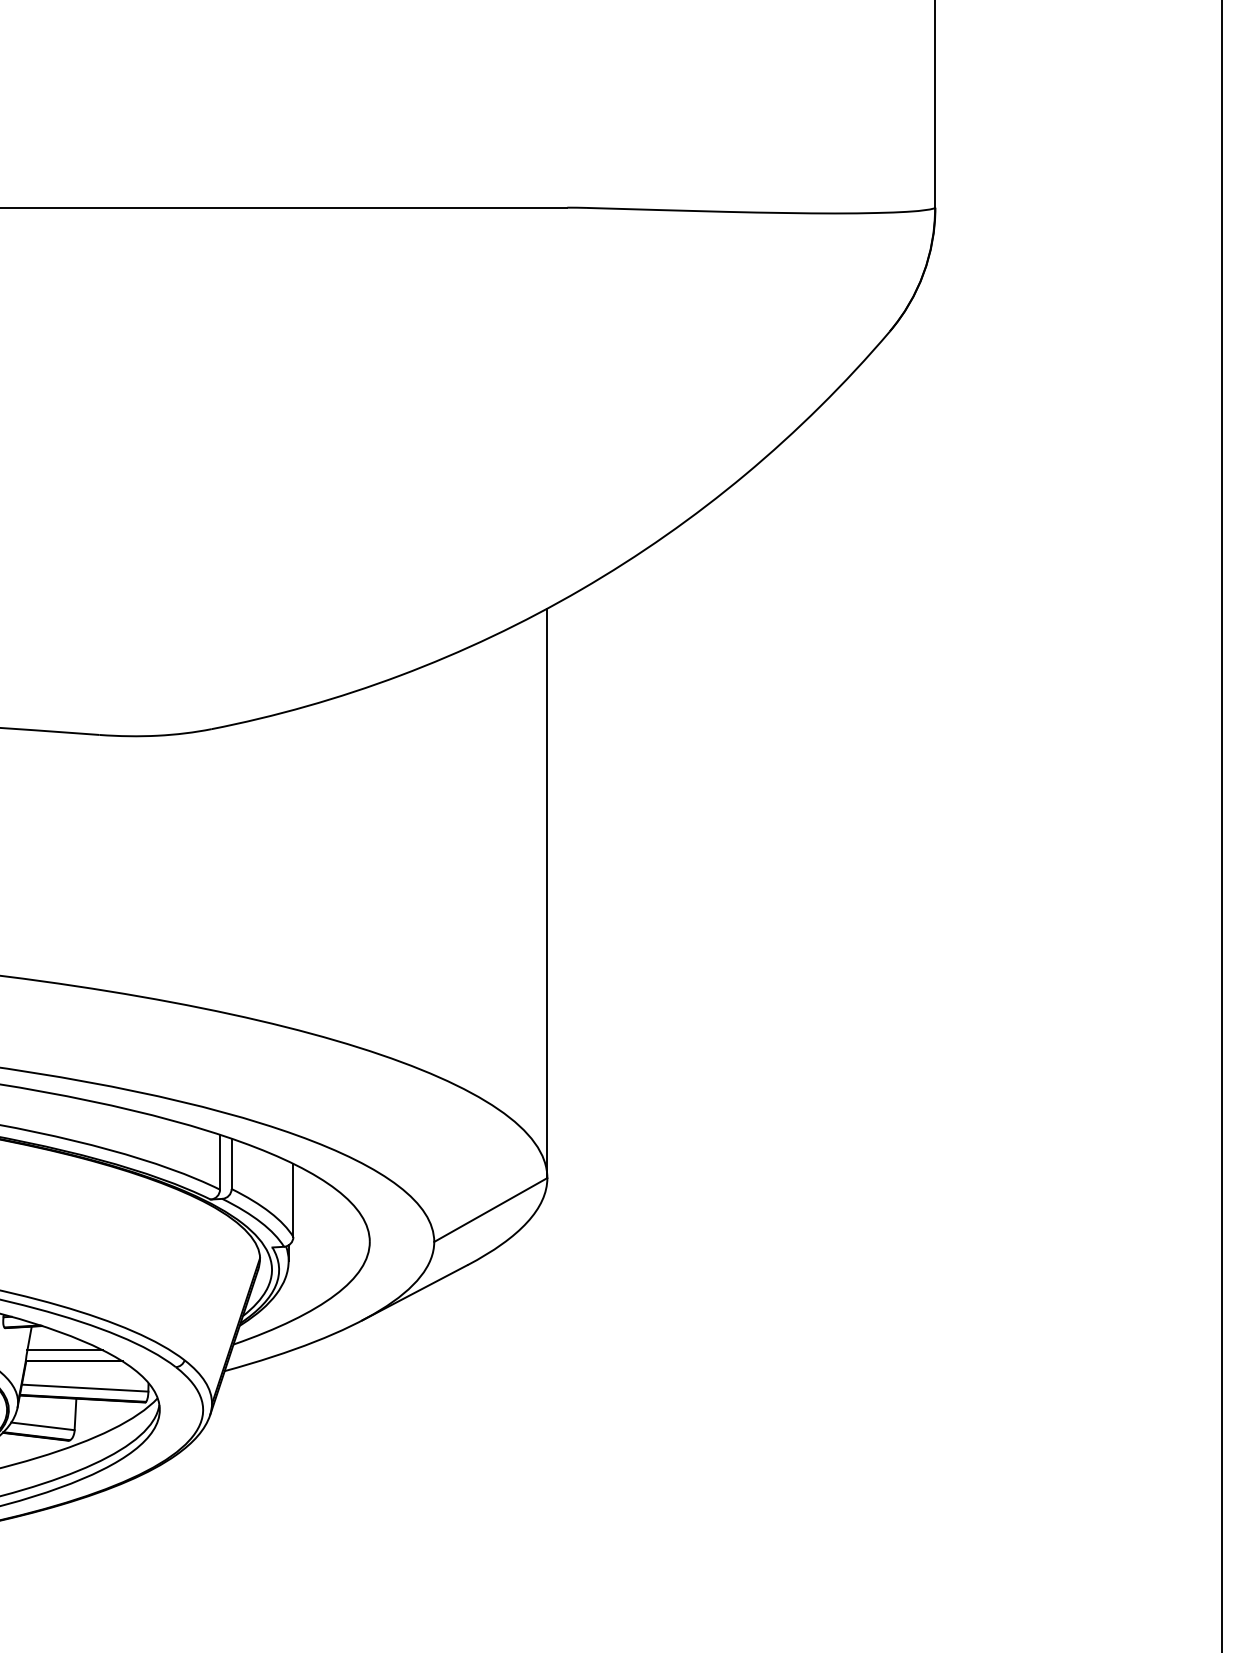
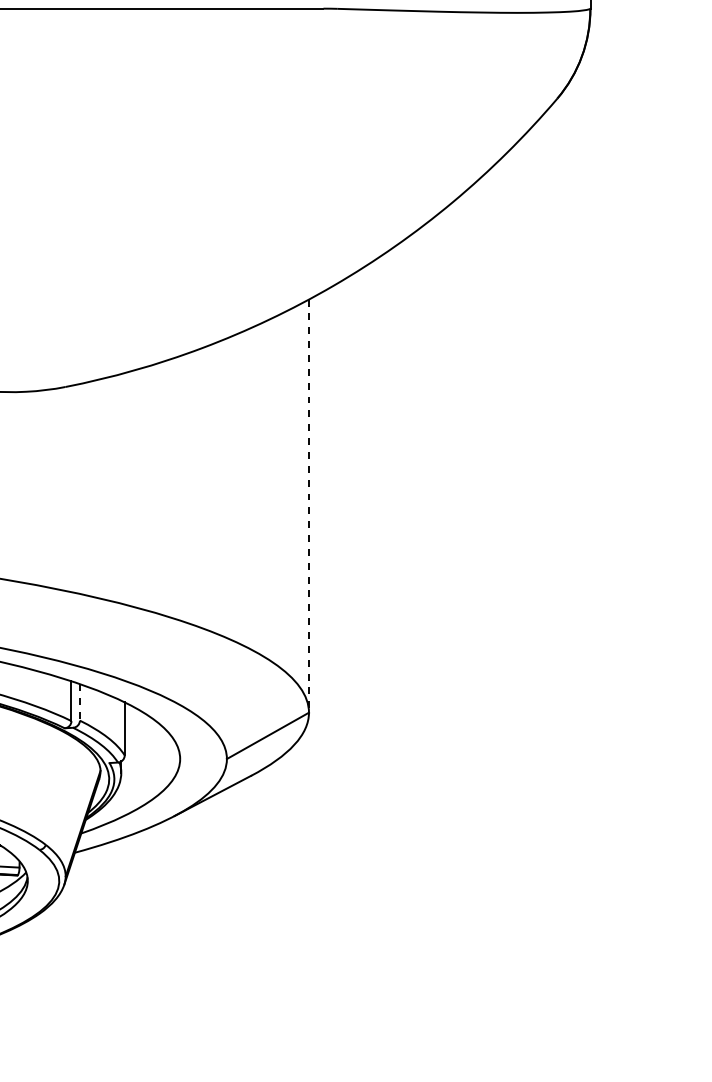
line: (547, 893) -> (309, 506), solid -> dashed
line: (231, 1164) -> (79, 702), solid -> dashed

